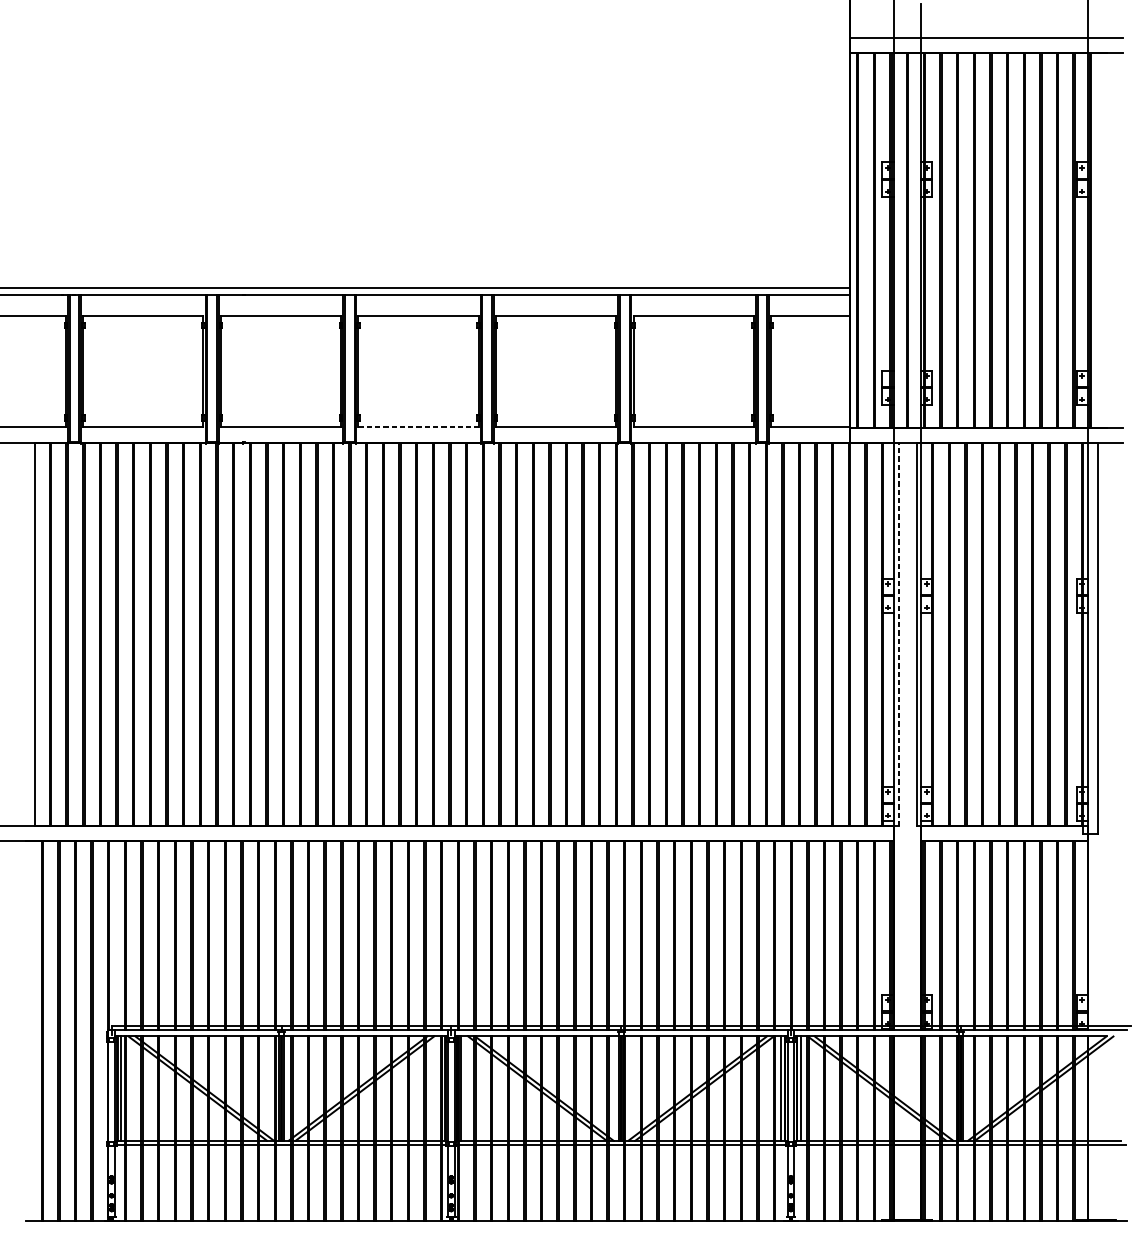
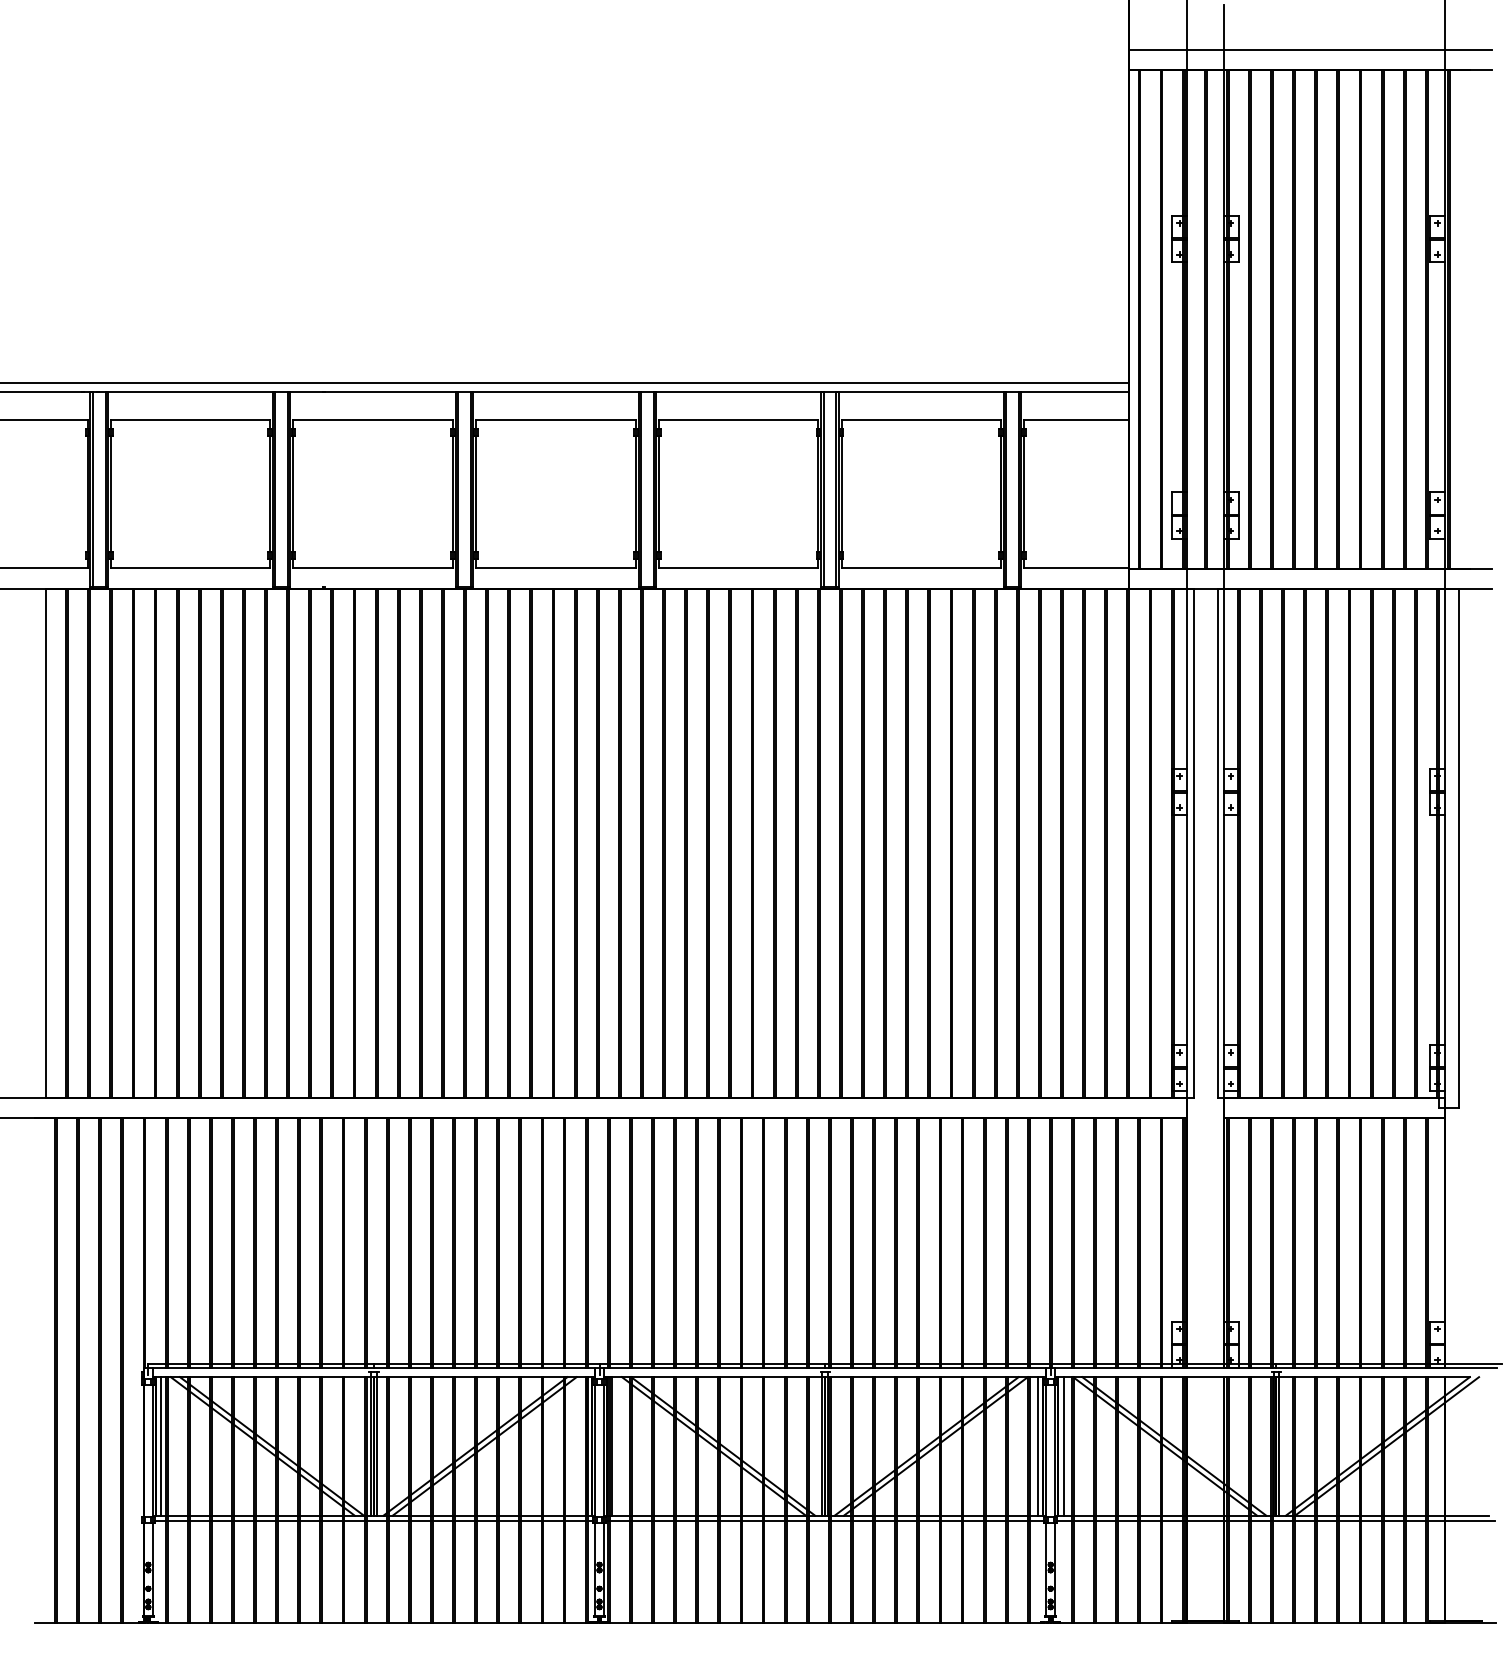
line: (418, 426) -> (555, 567), dashed -> solid
line: (898, 634) -> (1193, 842), dashed -> solid

